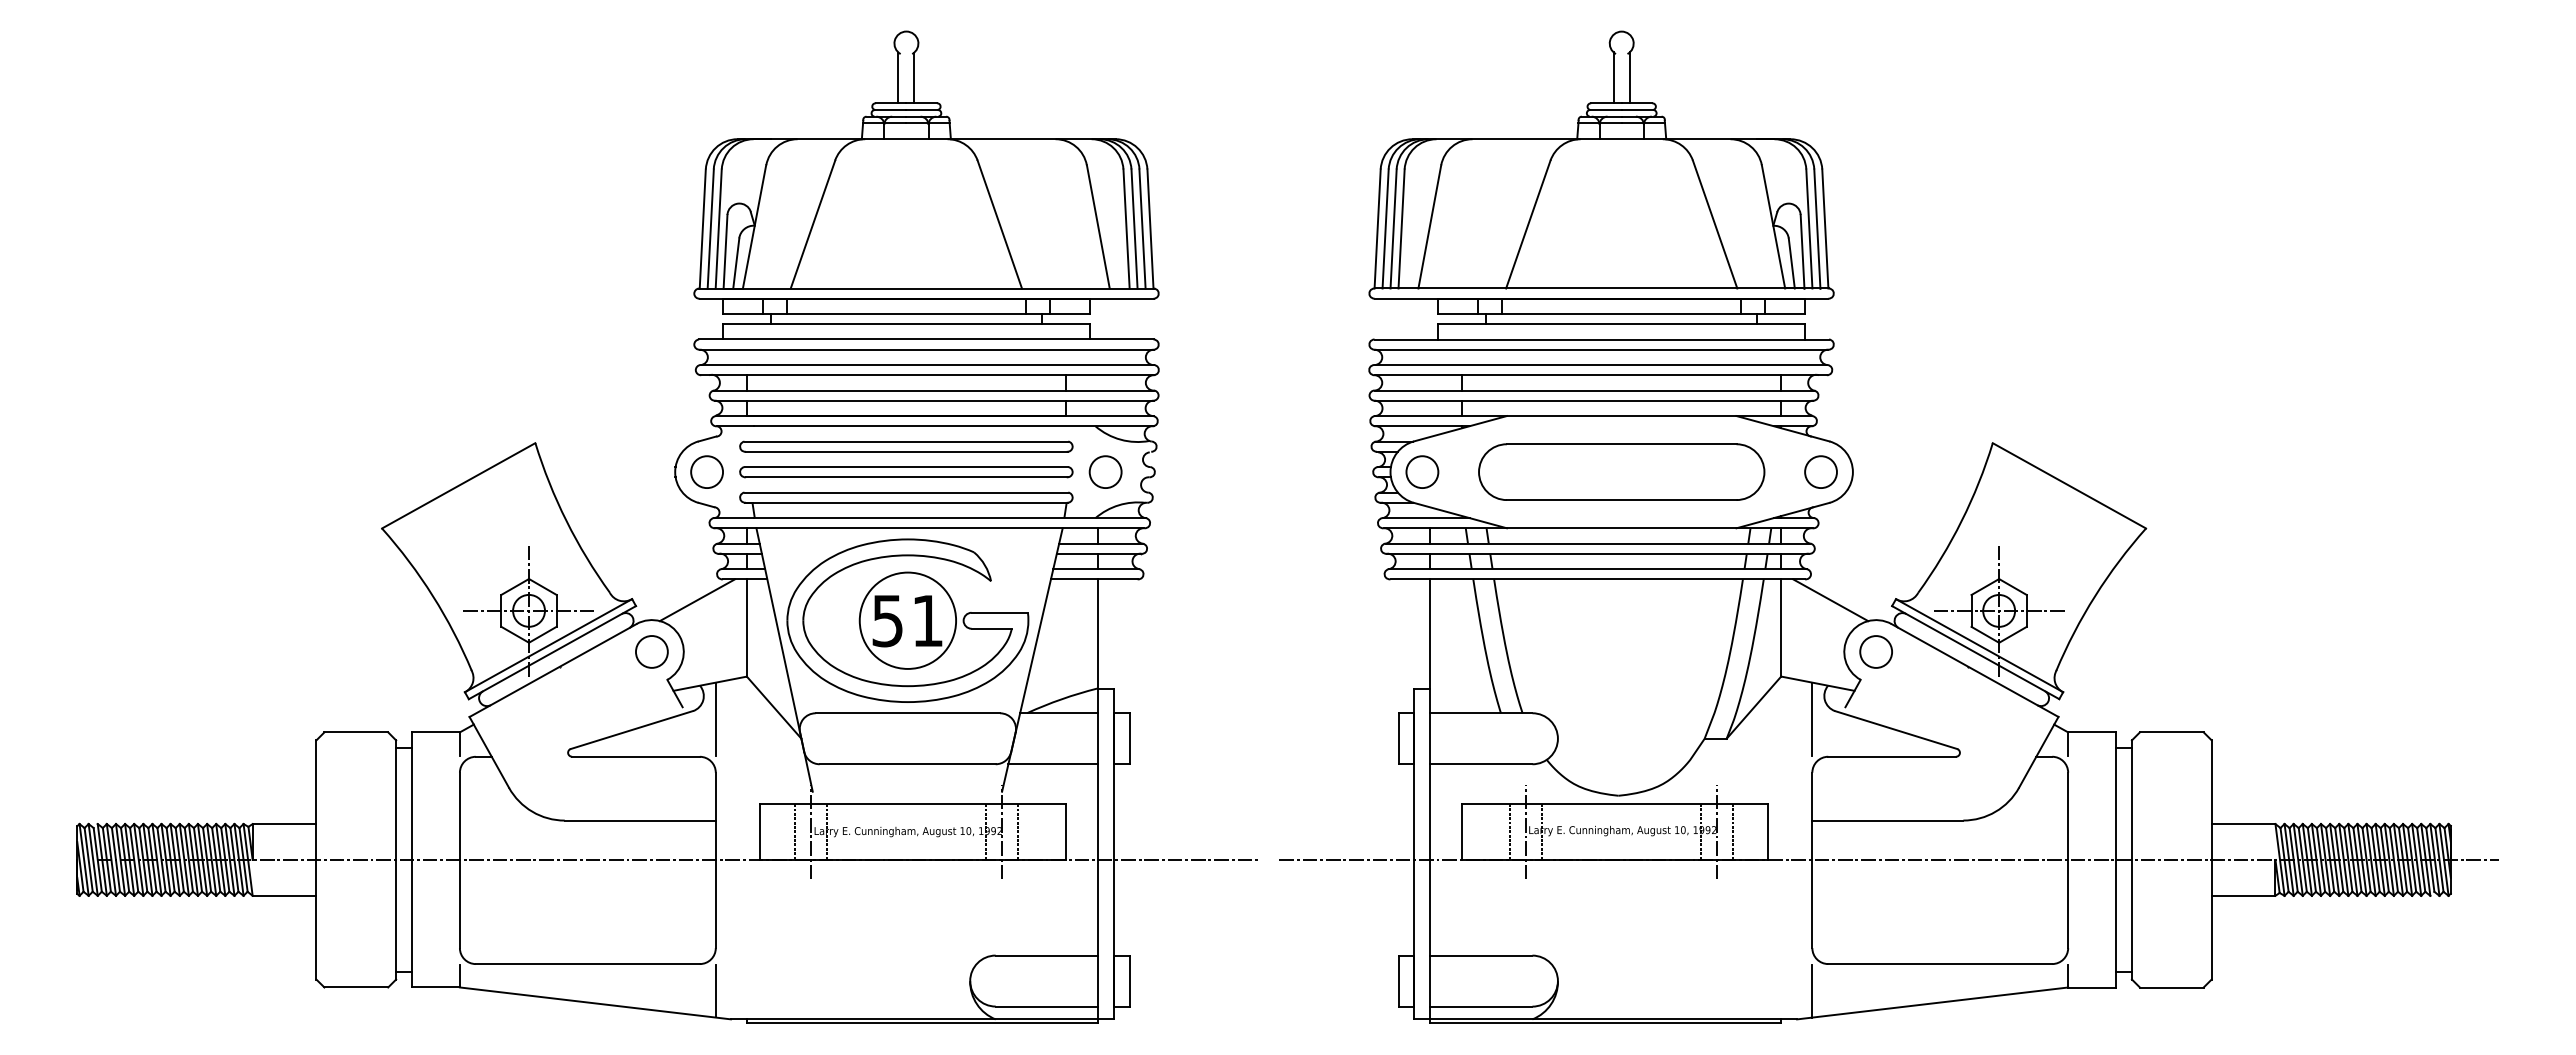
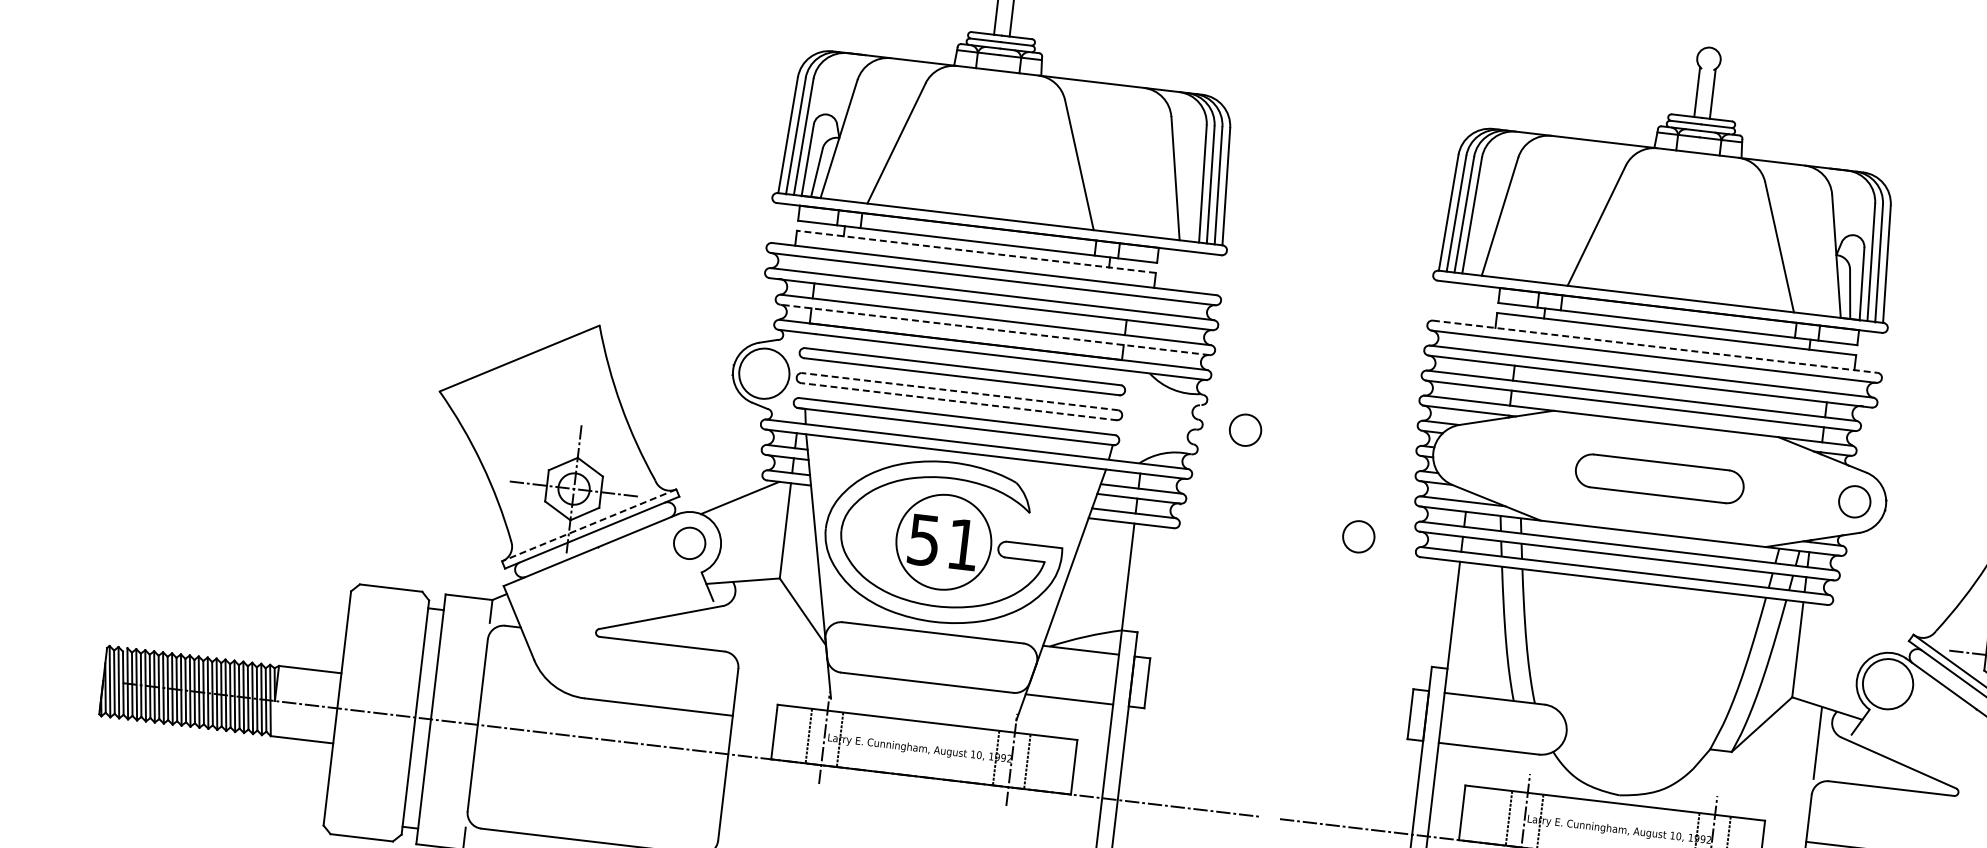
line: (905, 324) -> (975, 252), solid -> dashed
line: (1602, 339) -> (1656, 346), solid -> dashed
line: (933, 400) -> (994, 329), solid -> dashed
line: (906, 467) -> (960, 392), solid -> dashed
circle: (1105, 471) -> (1245, 429), moved
circle: (1422, 471) -> (1358, 536), moved
part: (1621, 471) -> (1659, 478), size x0.6
circle: (707, 472) -> (764, 374), size x1.6
line: (906, 477) -> (958, 401), solid -> dashed
line: (1830, 600) -> (1849, 628), removed
line: (548, 645) -> (589, 525), solid -> dashed
circle: (1876, 651) -> (1888, 683), size x1.6
line: (715, 719) -> (744, 616), removed

